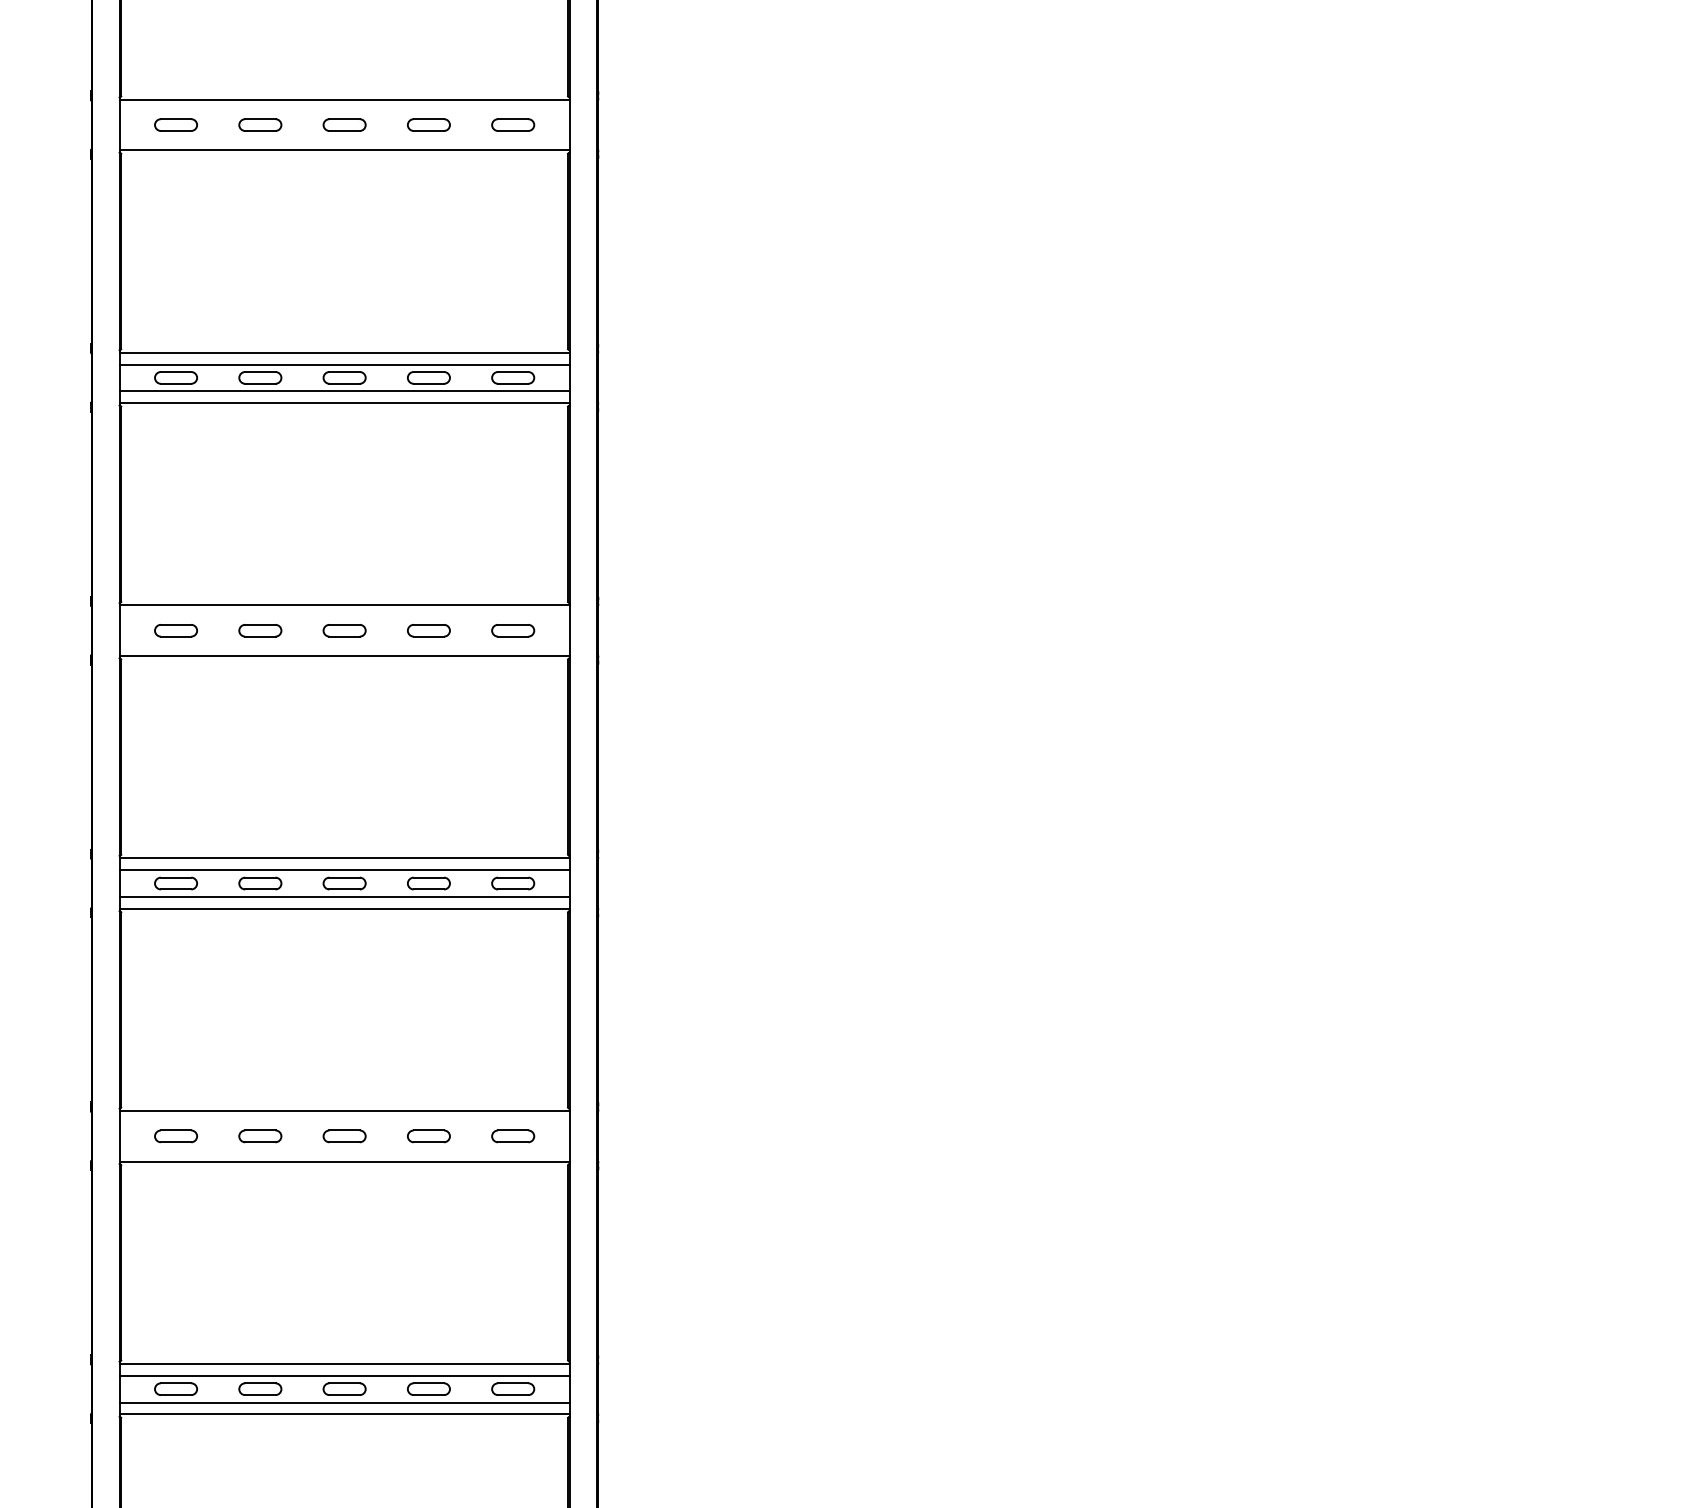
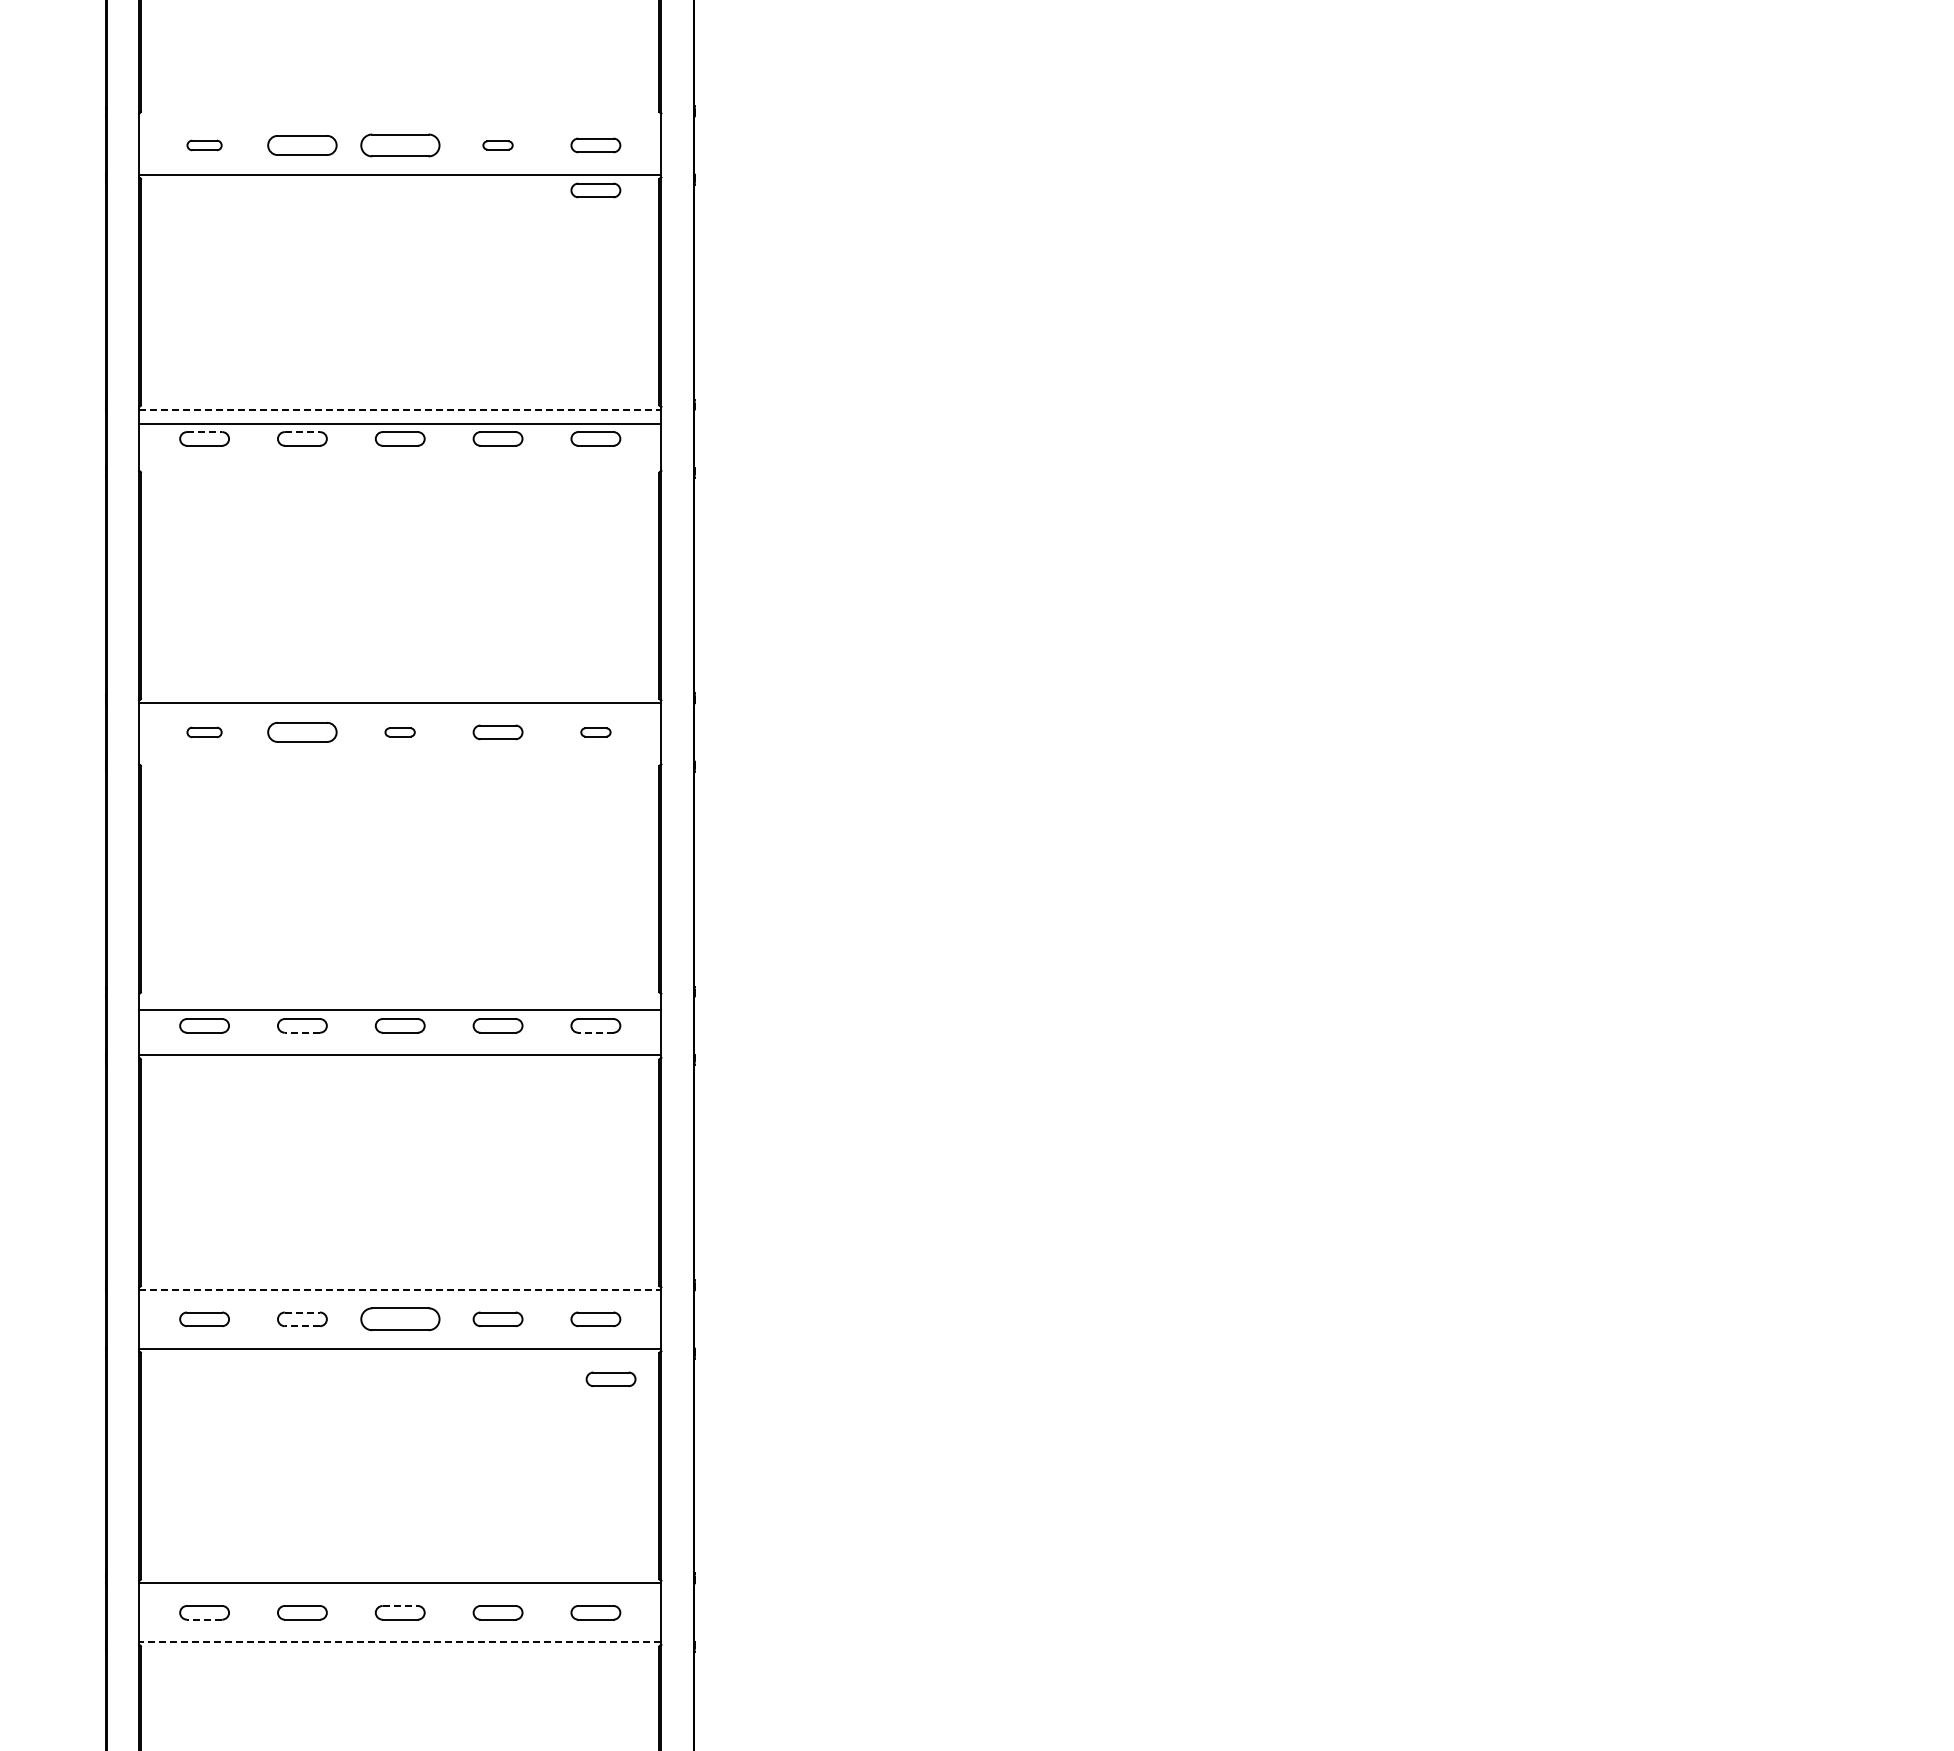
line: (344, 100) -> (400, 116), removed
part: (175, 125) -> (204, 145), size x0.7
part: (260, 125) -> (302, 145), size x1.4
part: (343, 125) -> (399, 145), size x1.6
part: (428, 125) -> (497, 145), size x0.6
part: (512, 163) -> (595, 190), added
line: (344, 352) -> (400, 409), solid -> dashed
line: (175, 372) -> (204, 432), solid -> dashed
line: (260, 372) -> (302, 432), solid -> dashed
line: (344, 391) -> (400, 454), removed
line: (344, 403) -> (400, 468), removed
part: (175, 630) -> (204, 732), size x0.7
part: (260, 630) -> (302, 732), size x1.4
part: (343, 630) -> (399, 732), size x0.6
part: (512, 630) -> (595, 732), size x0.6
line: (344, 655) -> (400, 761), removed
line: (344, 858) -> (400, 996), removed
line: (260, 889) -> (302, 1032), solid -> dashed
line: (512, 889) -> (595, 1032), solid -> dashed
line: (344, 897) -> (400, 1041), removed
line: (344, 1111) -> (400, 1290), solid -> dashed
line: (260, 1130) -> (302, 1312), solid -> dashed
part: (343, 1136) -> (399, 1319), size x1.6
line: (260, 1142) -> (302, 1326), solid -> dashed
part: (525, 1187) -> (610, 1378), added
line: (344, 1376) -> (400, 1597), removed
line: (344, 1382) -> (400, 1605), solid -> dashed
line: (175, 1394) -> (204, 1619), solid -> dashed
line: (344, 1402) -> (400, 1628), removed
line: (343, 1414) -> (399, 1642), solid -> dashed

